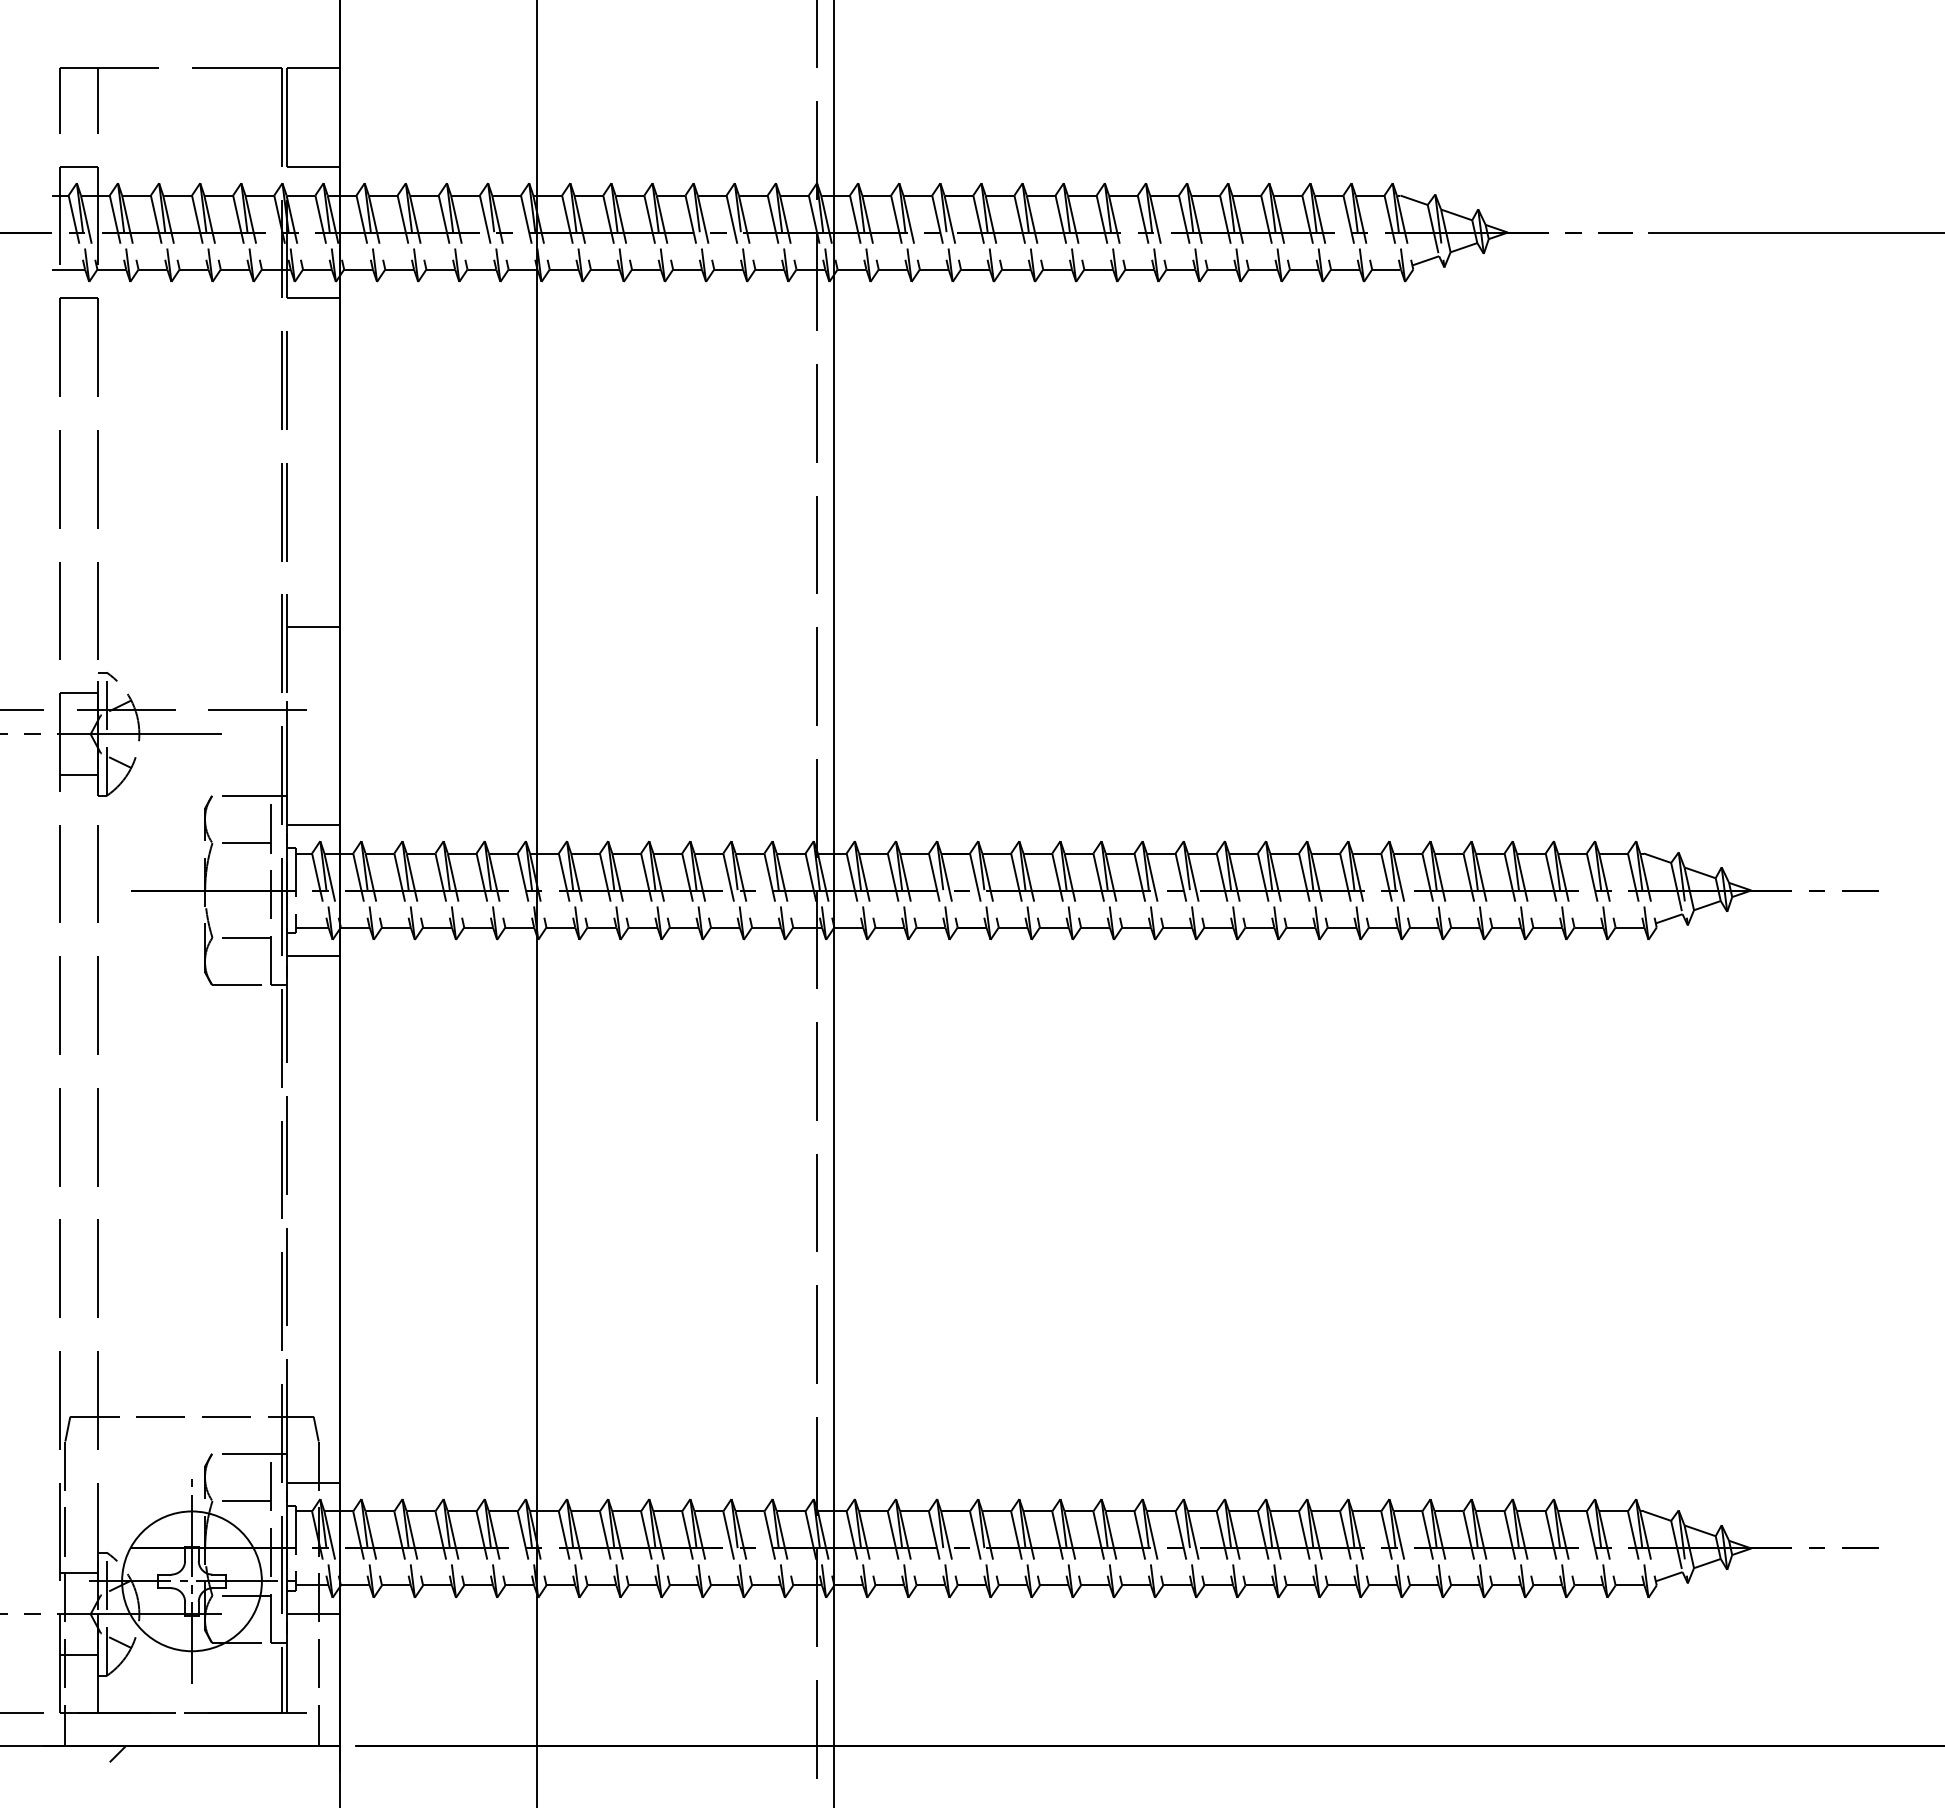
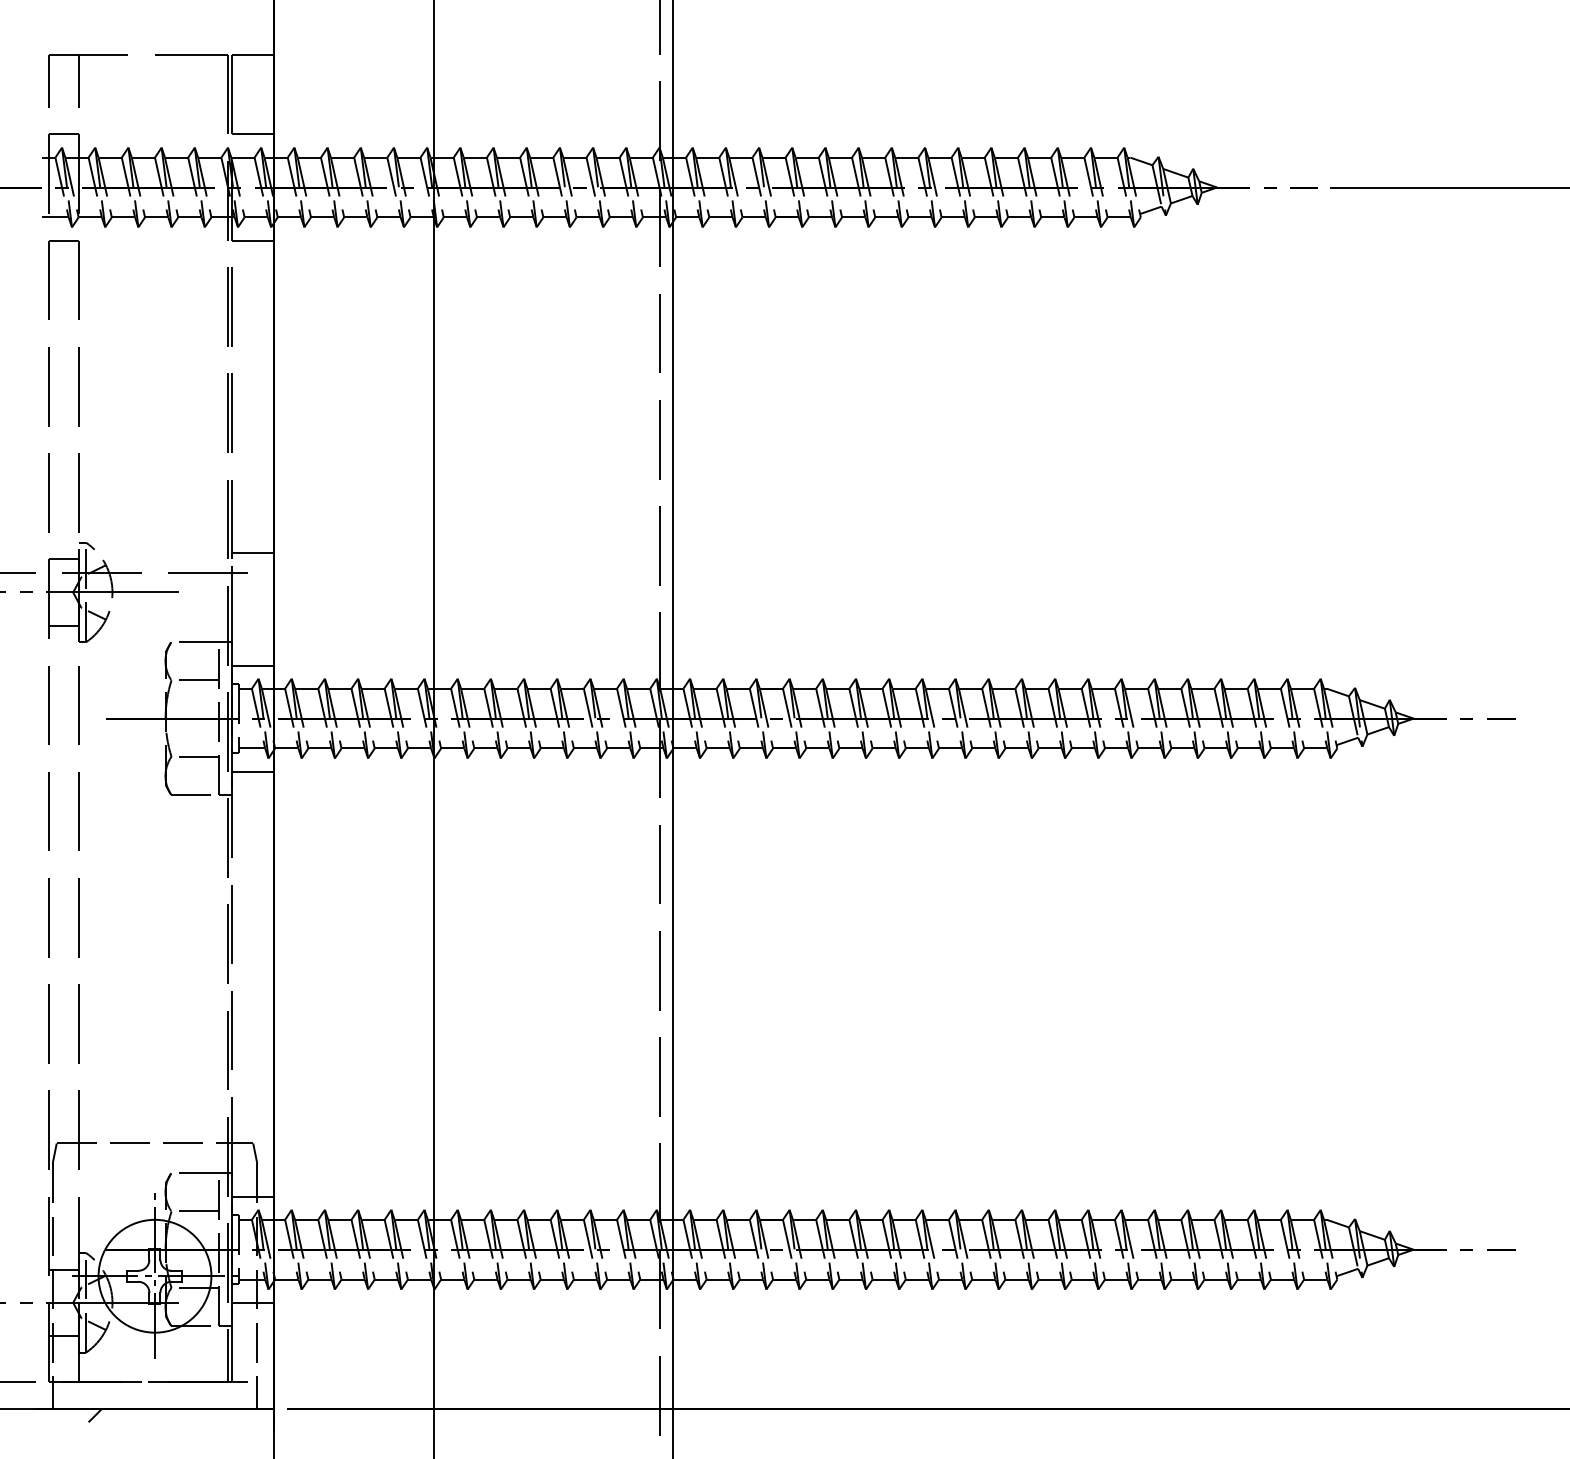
line: (313, 627) -> (253, 553), moved

